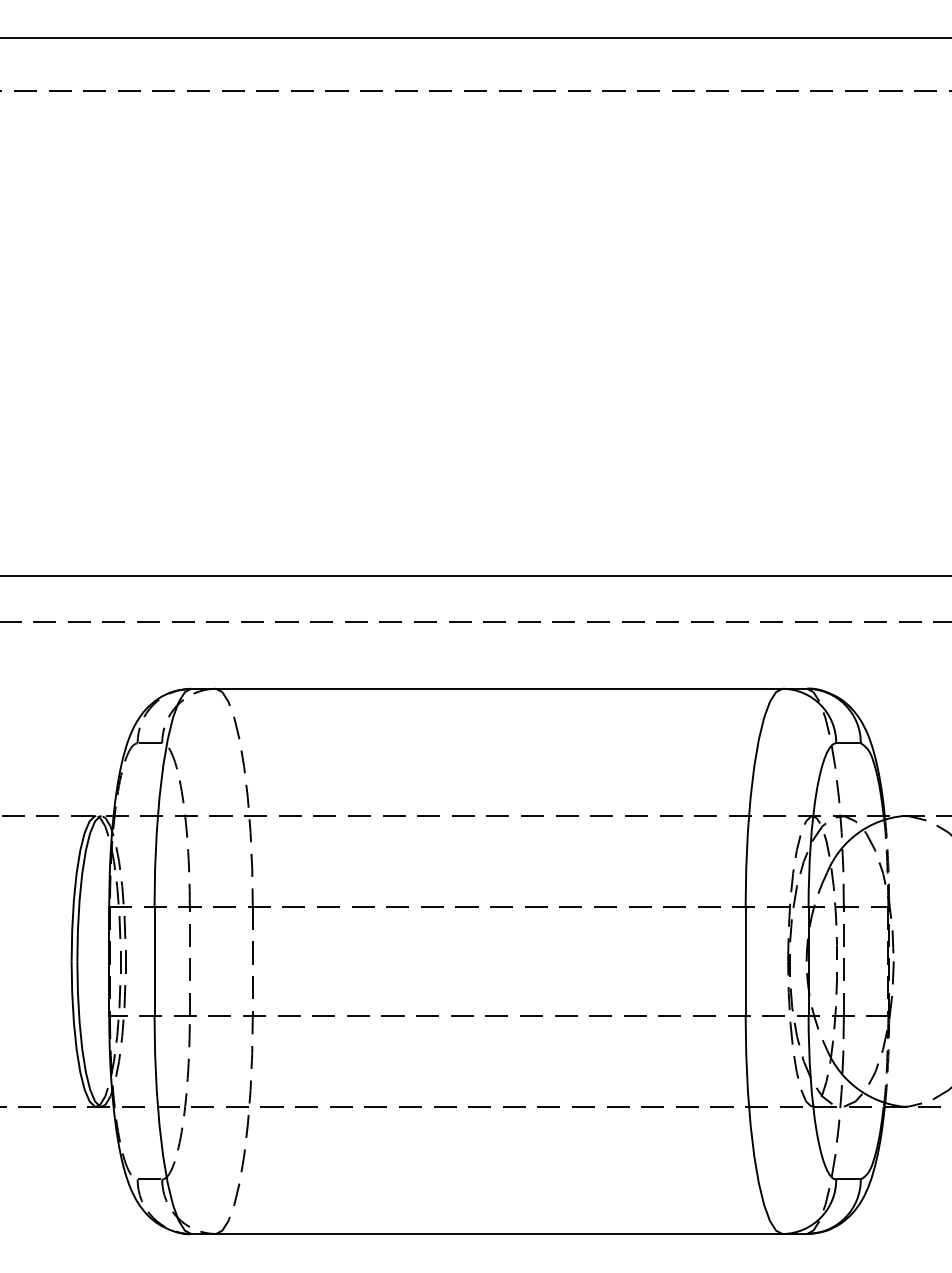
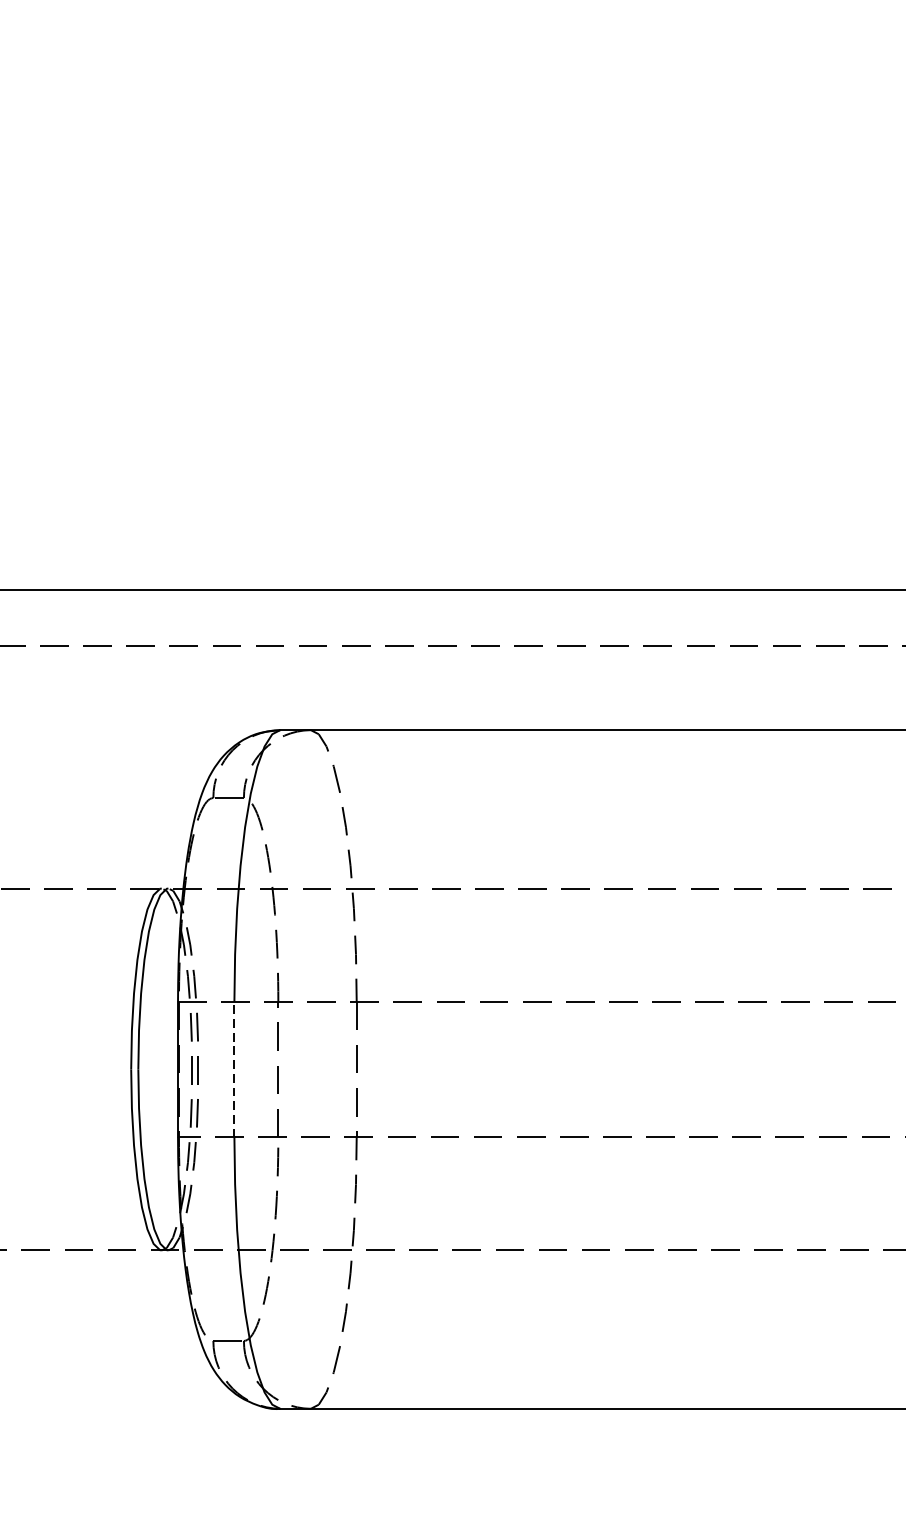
line: (154, 961) -> (234, 1069), solid -> dashed

